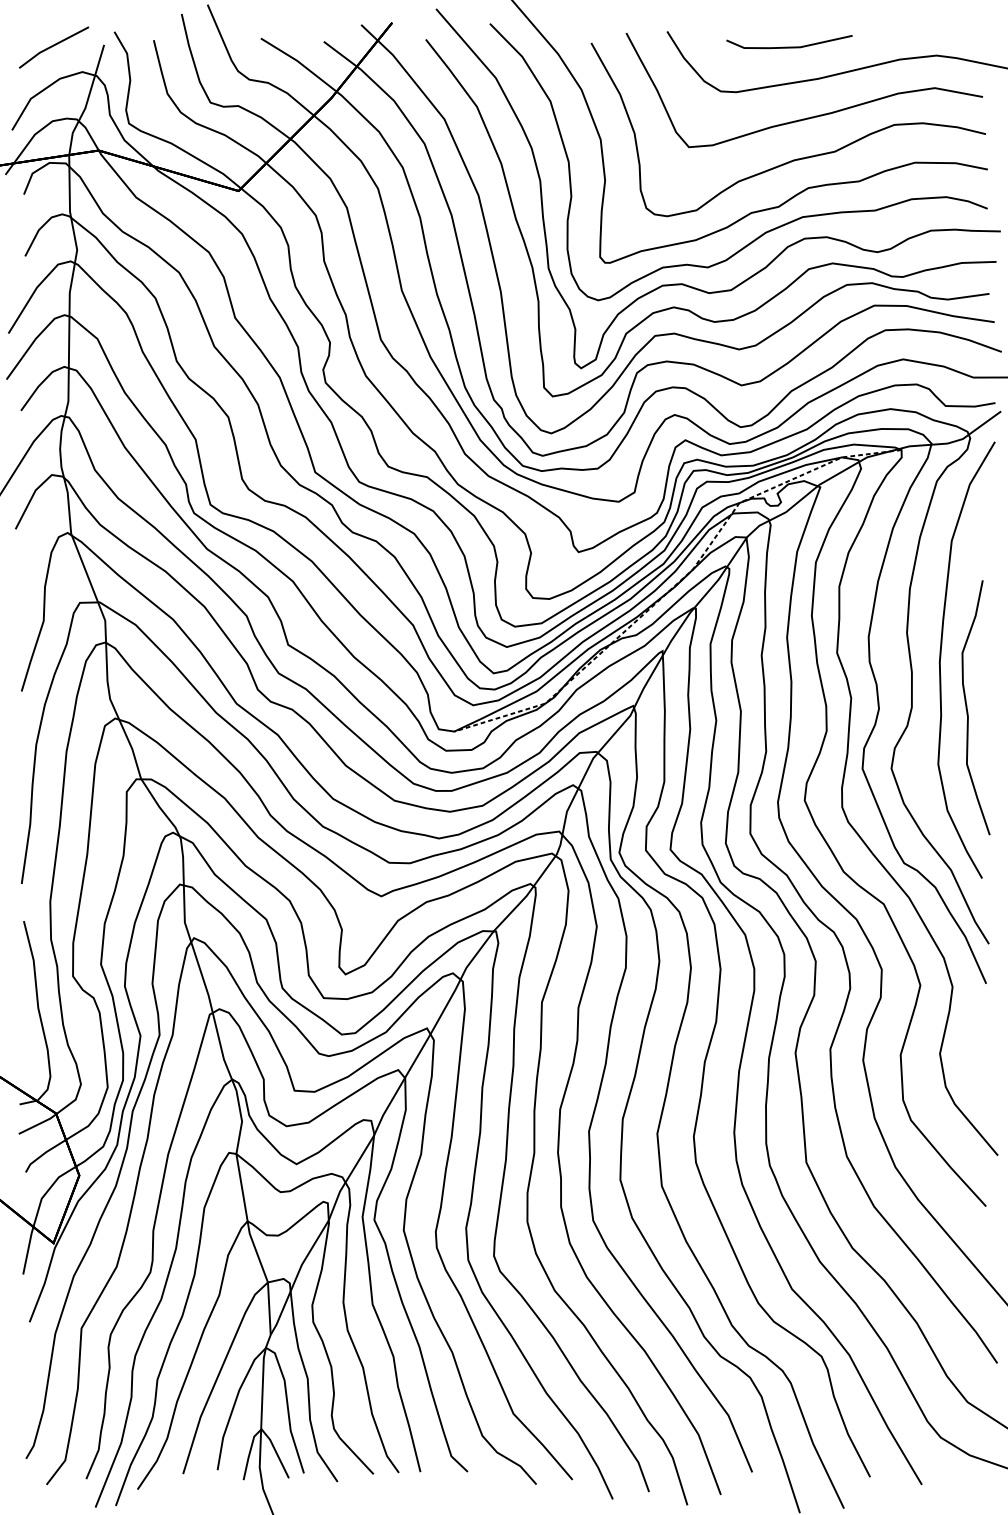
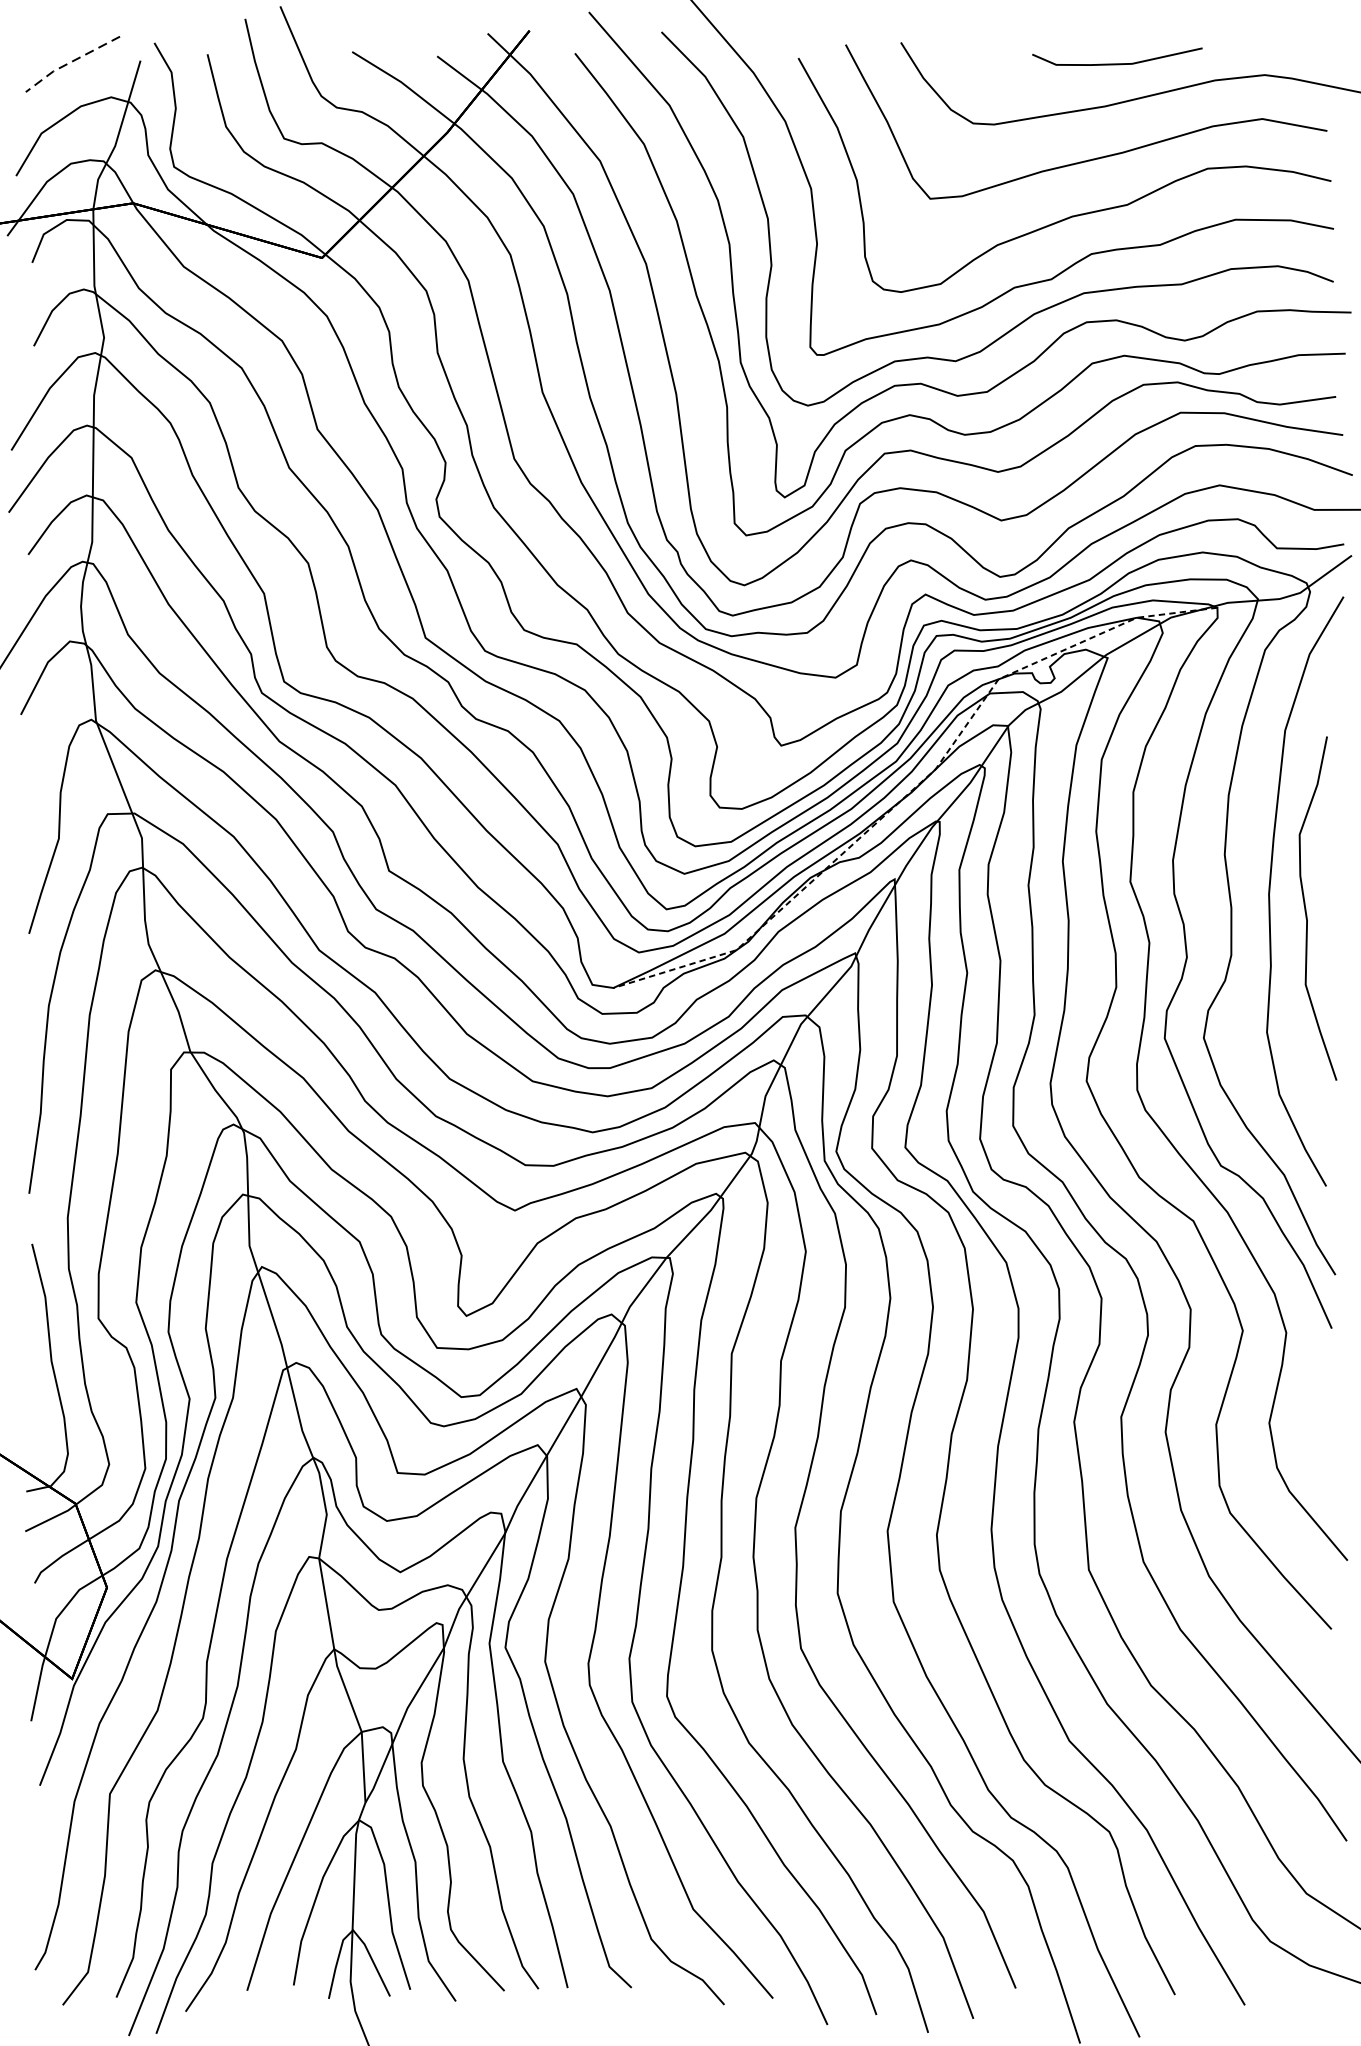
line: (52, 46) -> (70, 62), solid -> dashed
line: (789, 46) -> (1117, 62), moved
curve: (967, 707) -> (1306, 908), moved

